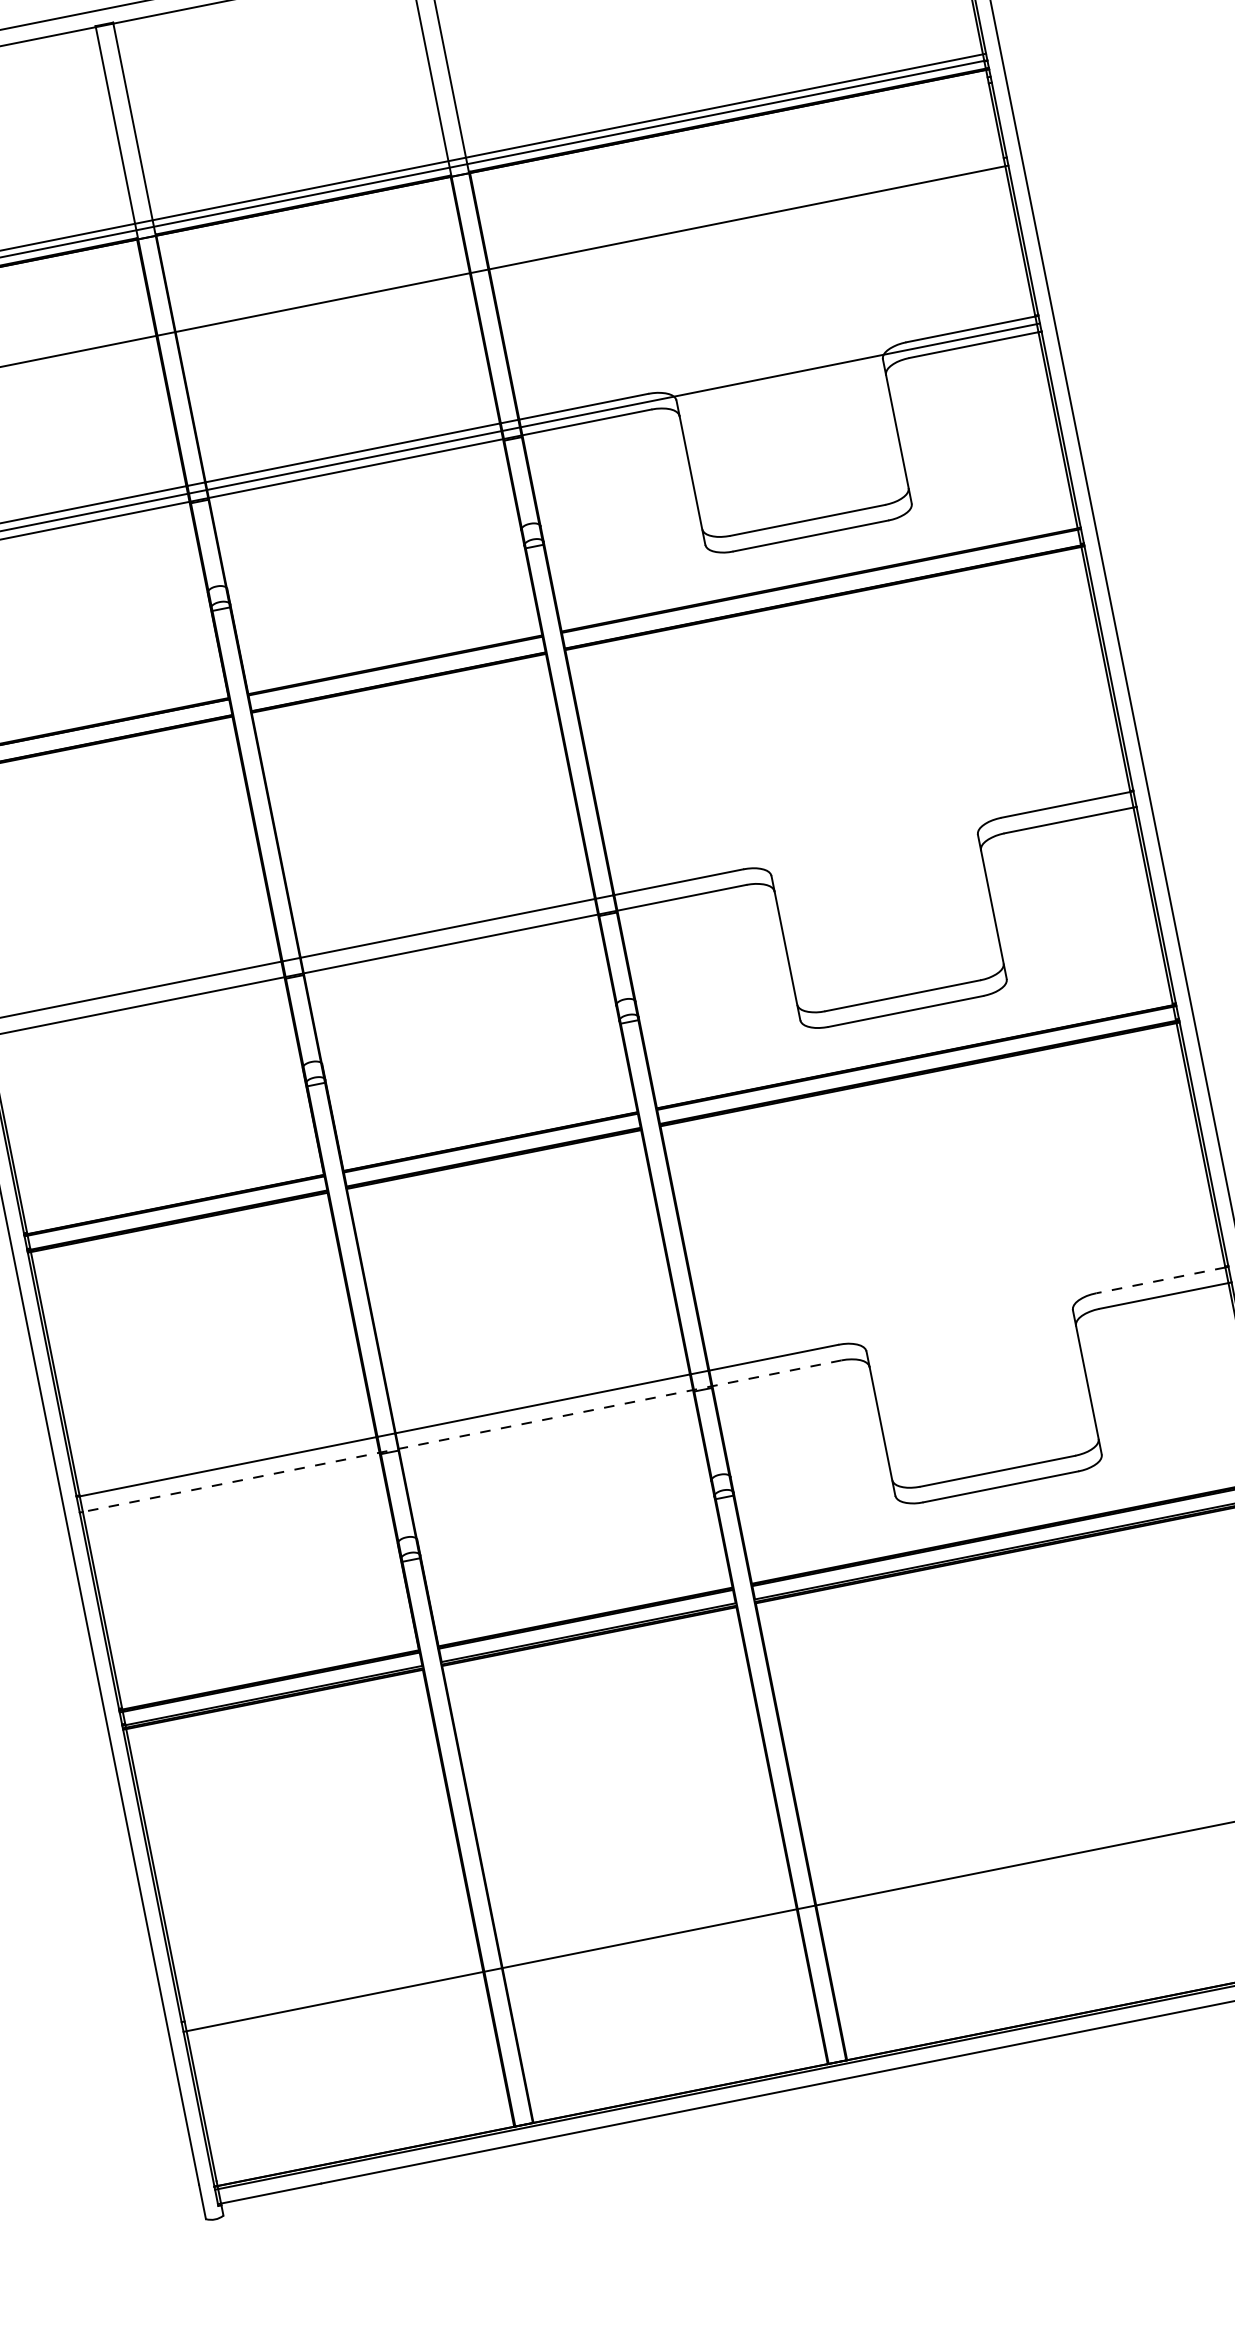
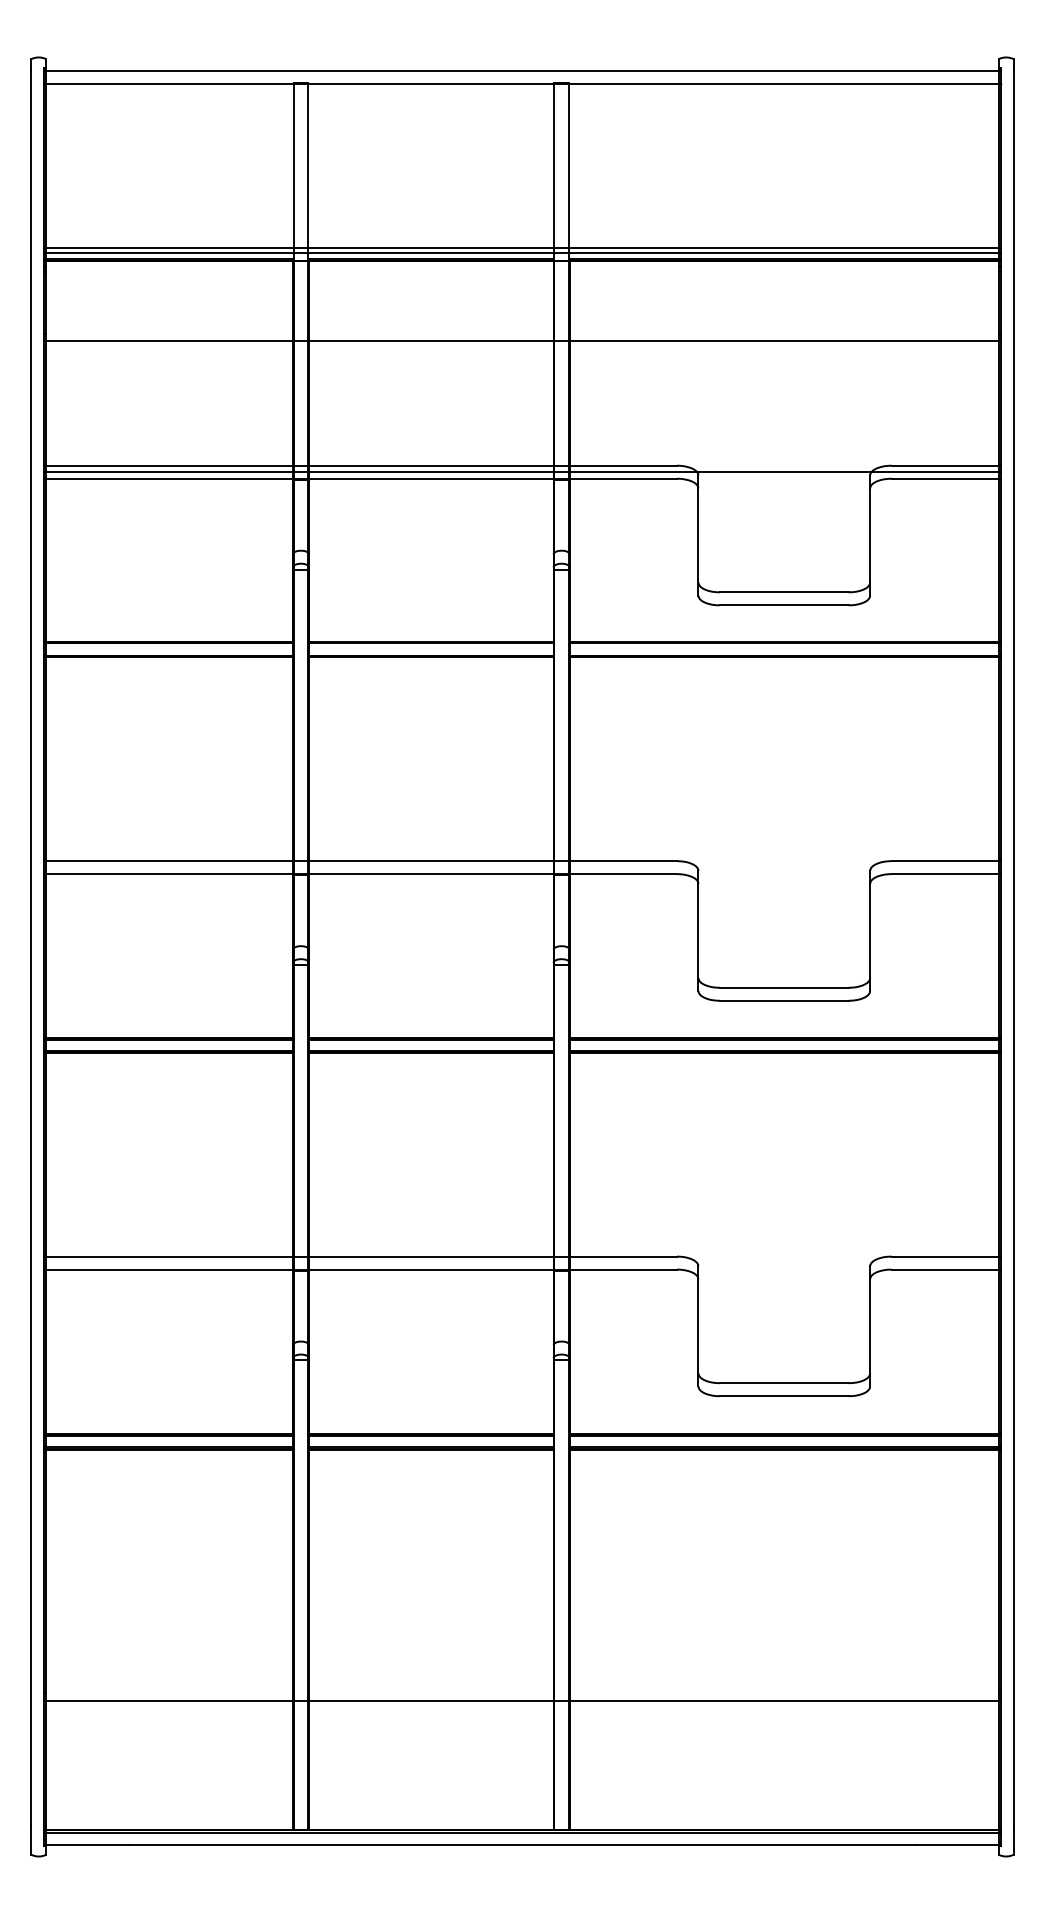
line: (1161, 1280) -> (945, 1256), dashed -> solid
line: (462, 1436) -> (361, 1269), dashed -> solid

